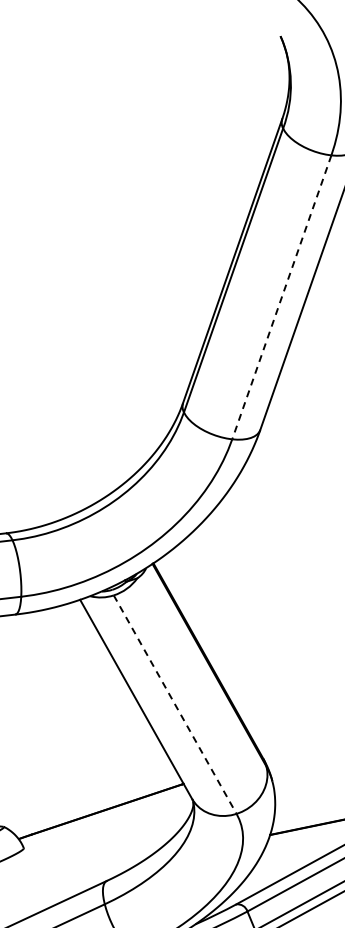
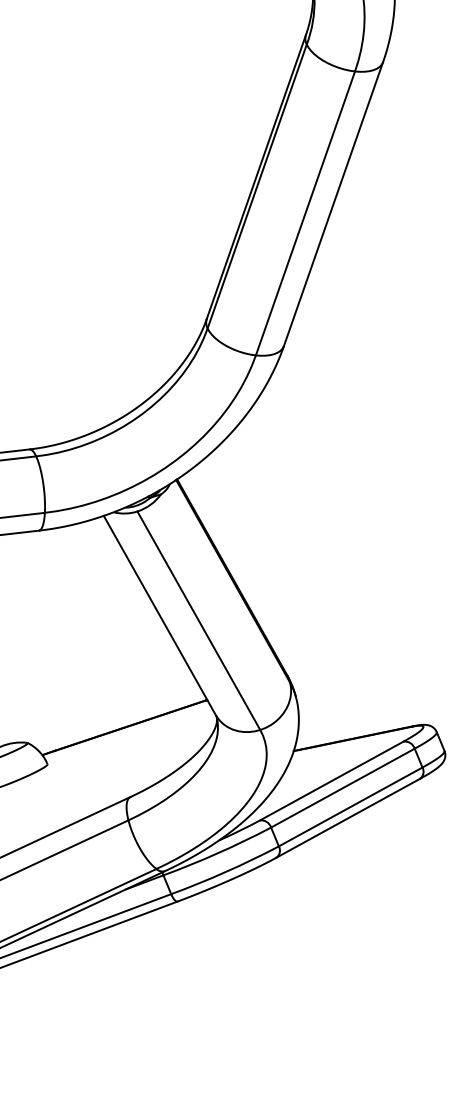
line: (281, 297) -> (305, 213), dashed -> solid
line: (175, 705) -> (199, 621), dashed -> solid

